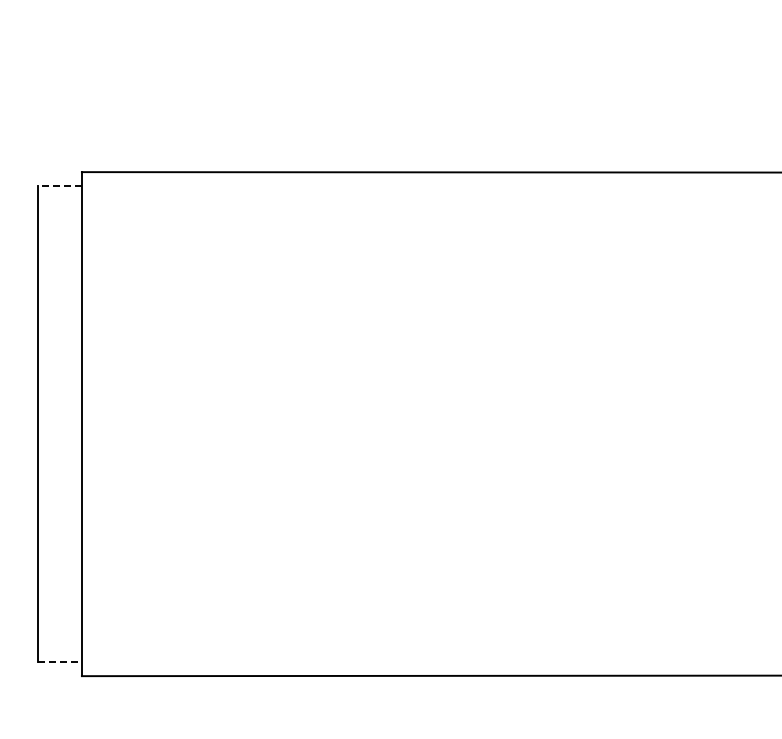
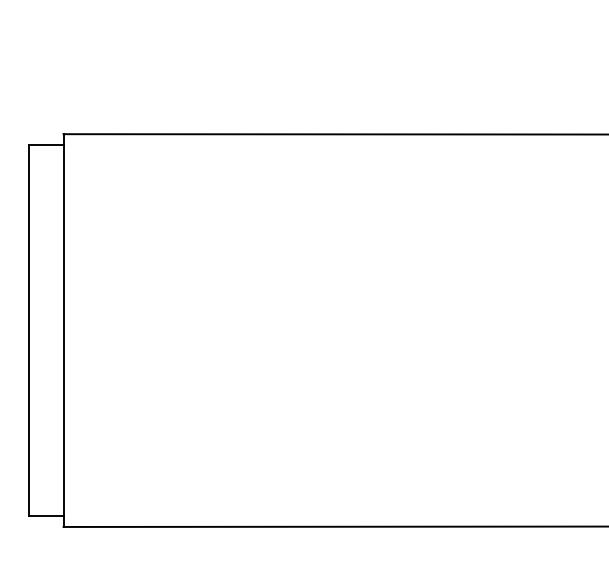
line: (59, 186) -> (46, 145), dashed -> solid
line: (59, 662) -> (46, 516), dashed -> solid

